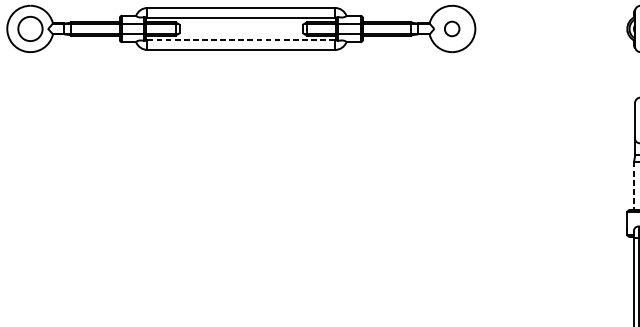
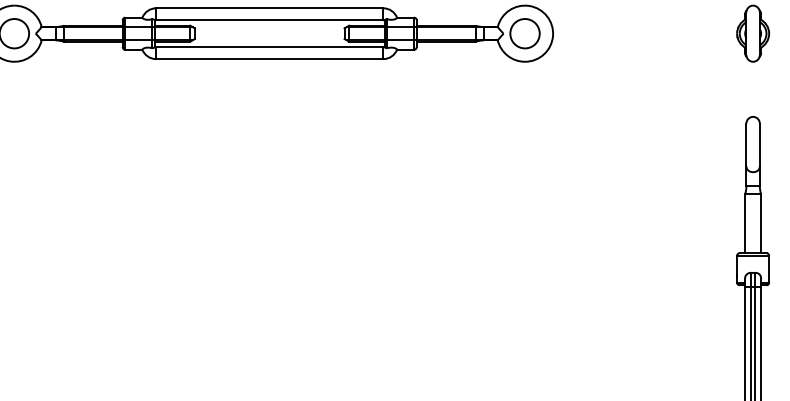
circle: (451, 28) -> (524, 33), size x1.67
line: (241, 40) -> (269, 47), dashed -> solid
line: (634, 186) -> (745, 224), dashed -> solid

